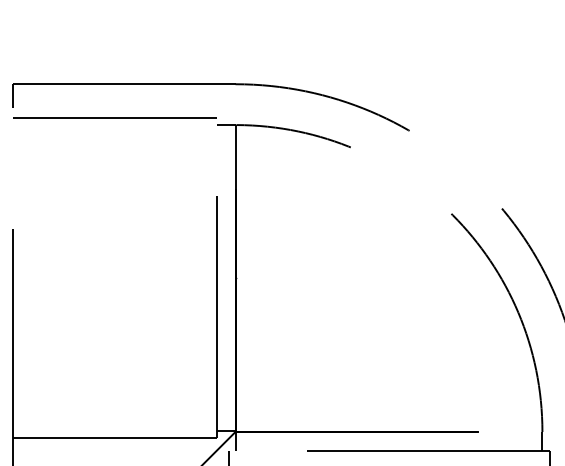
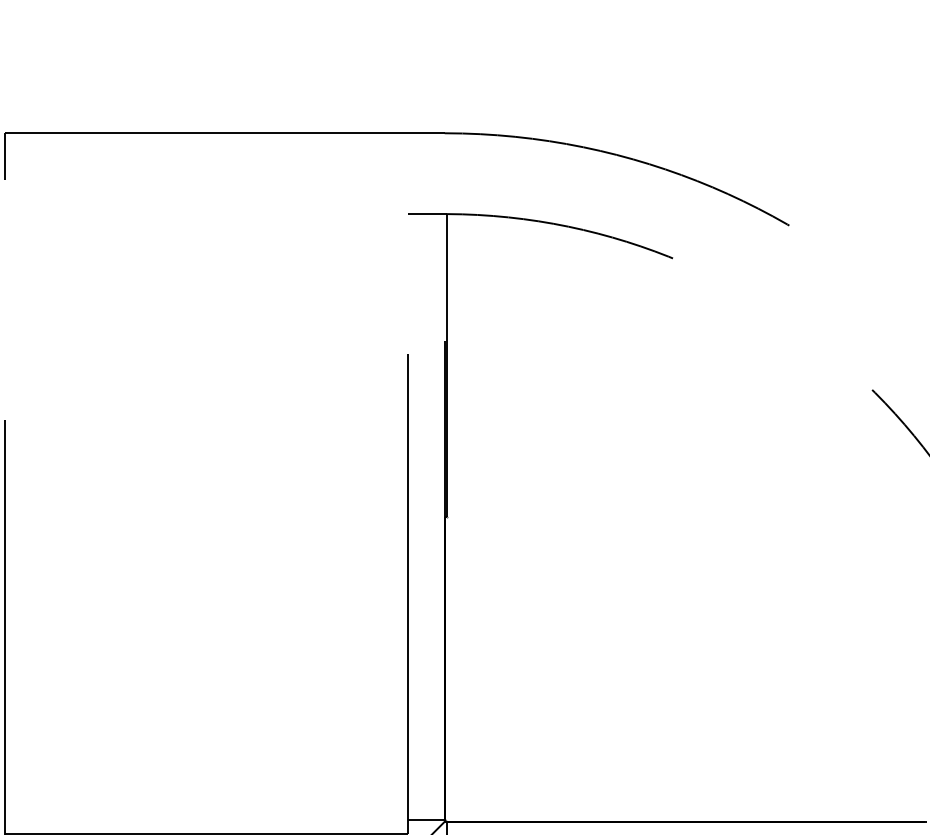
line: (114, 118) -> (205, 201), removed

